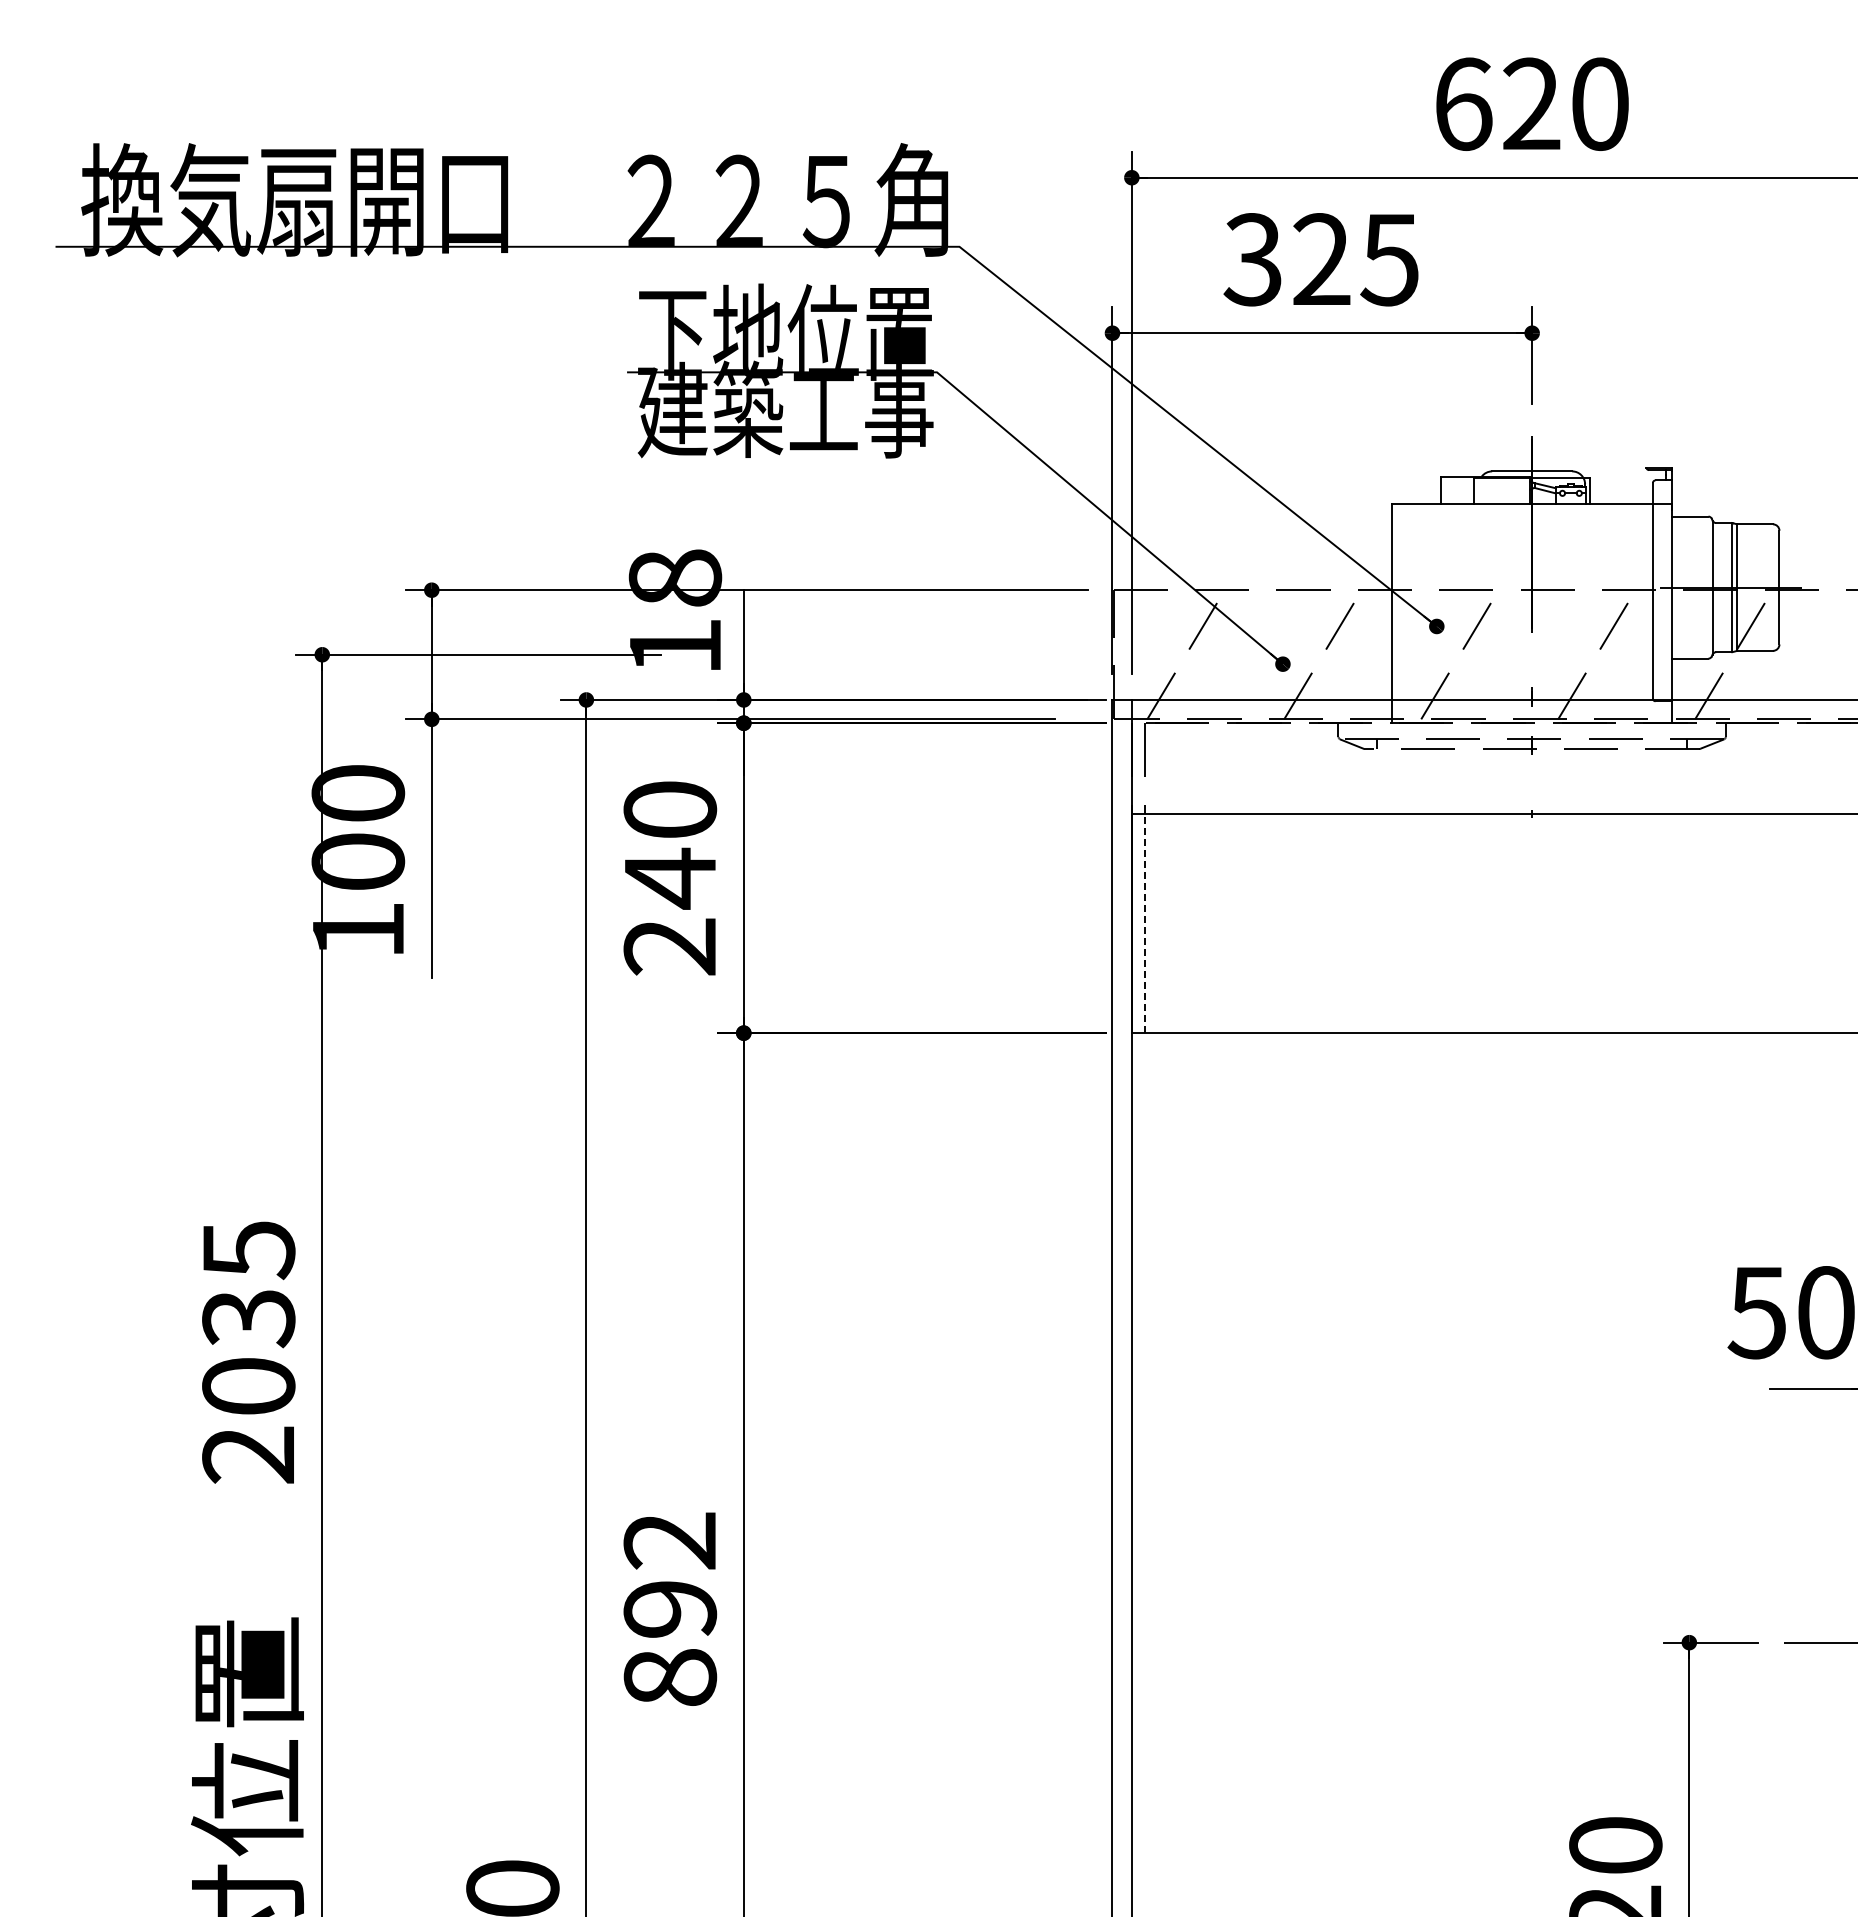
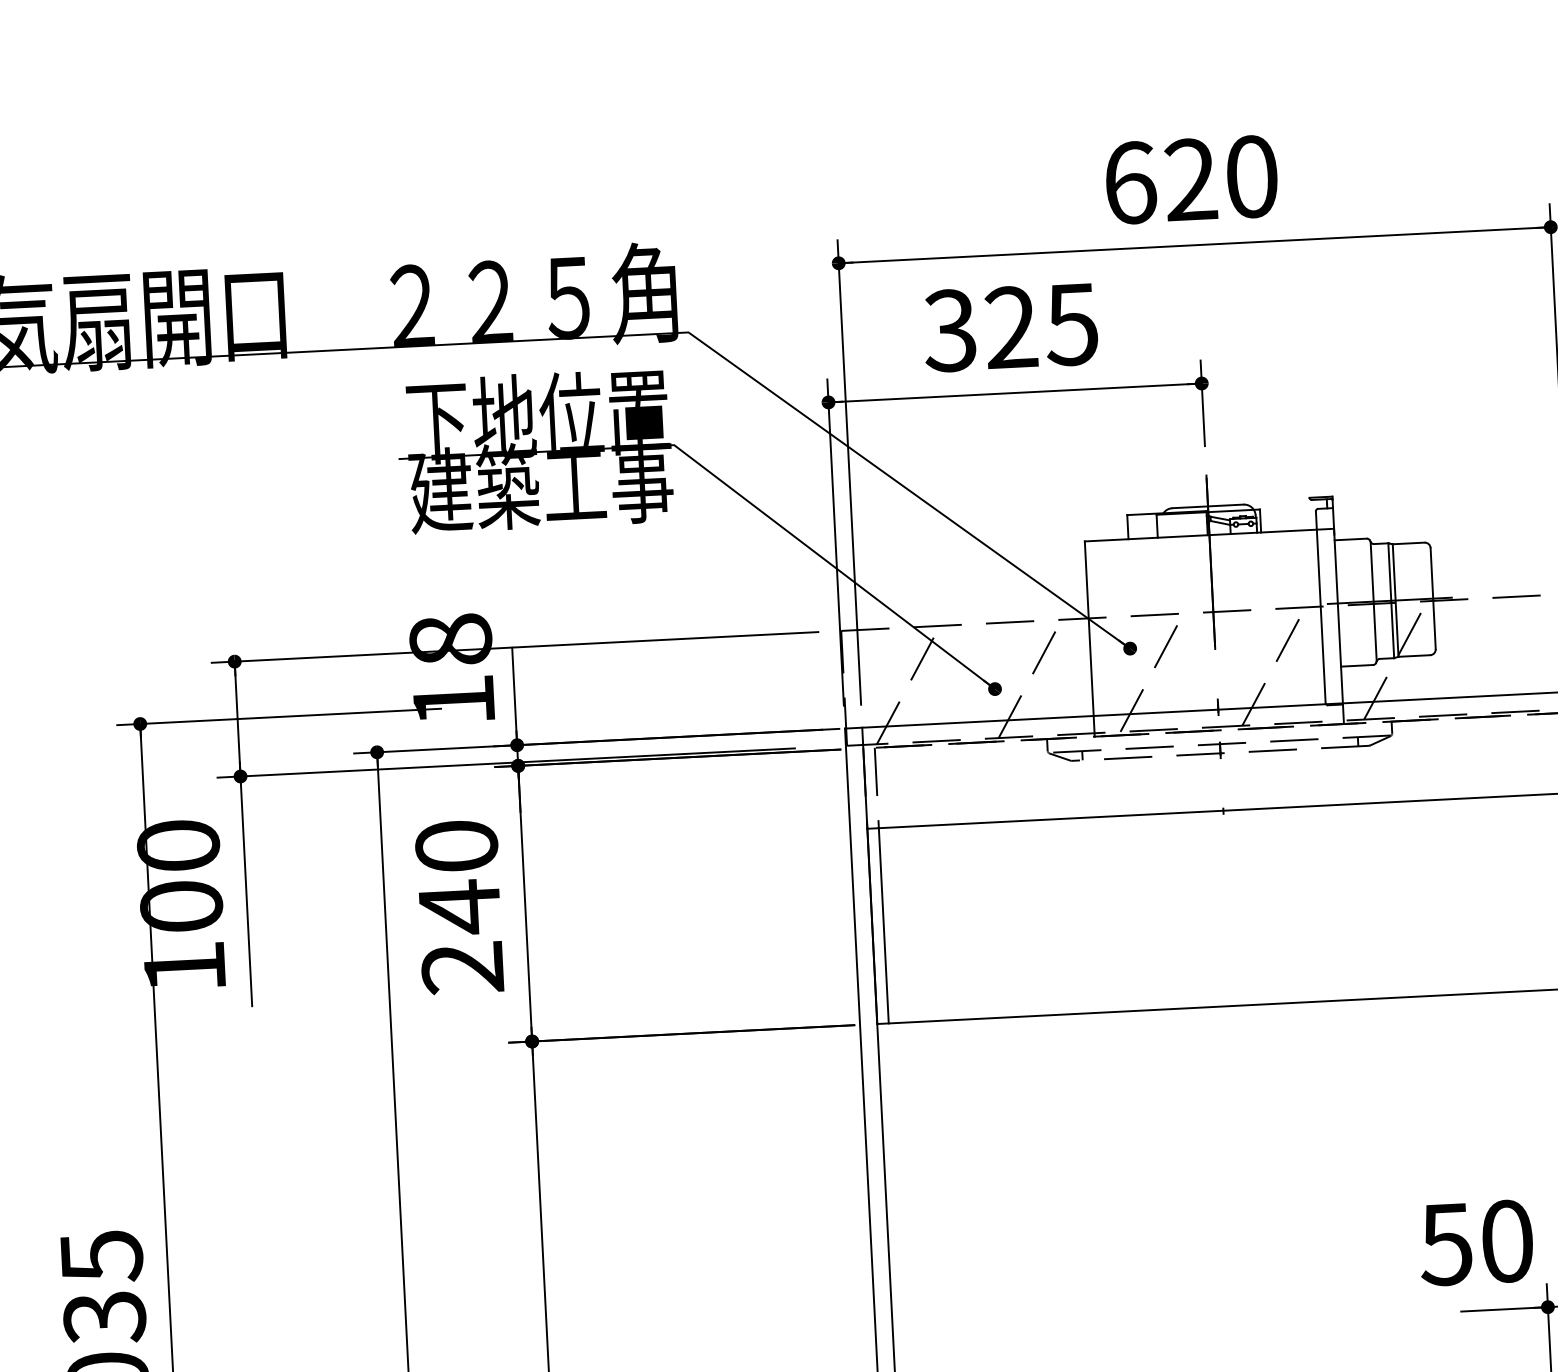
line: (1144, 923) -> (883, 925), dashed -> solid

